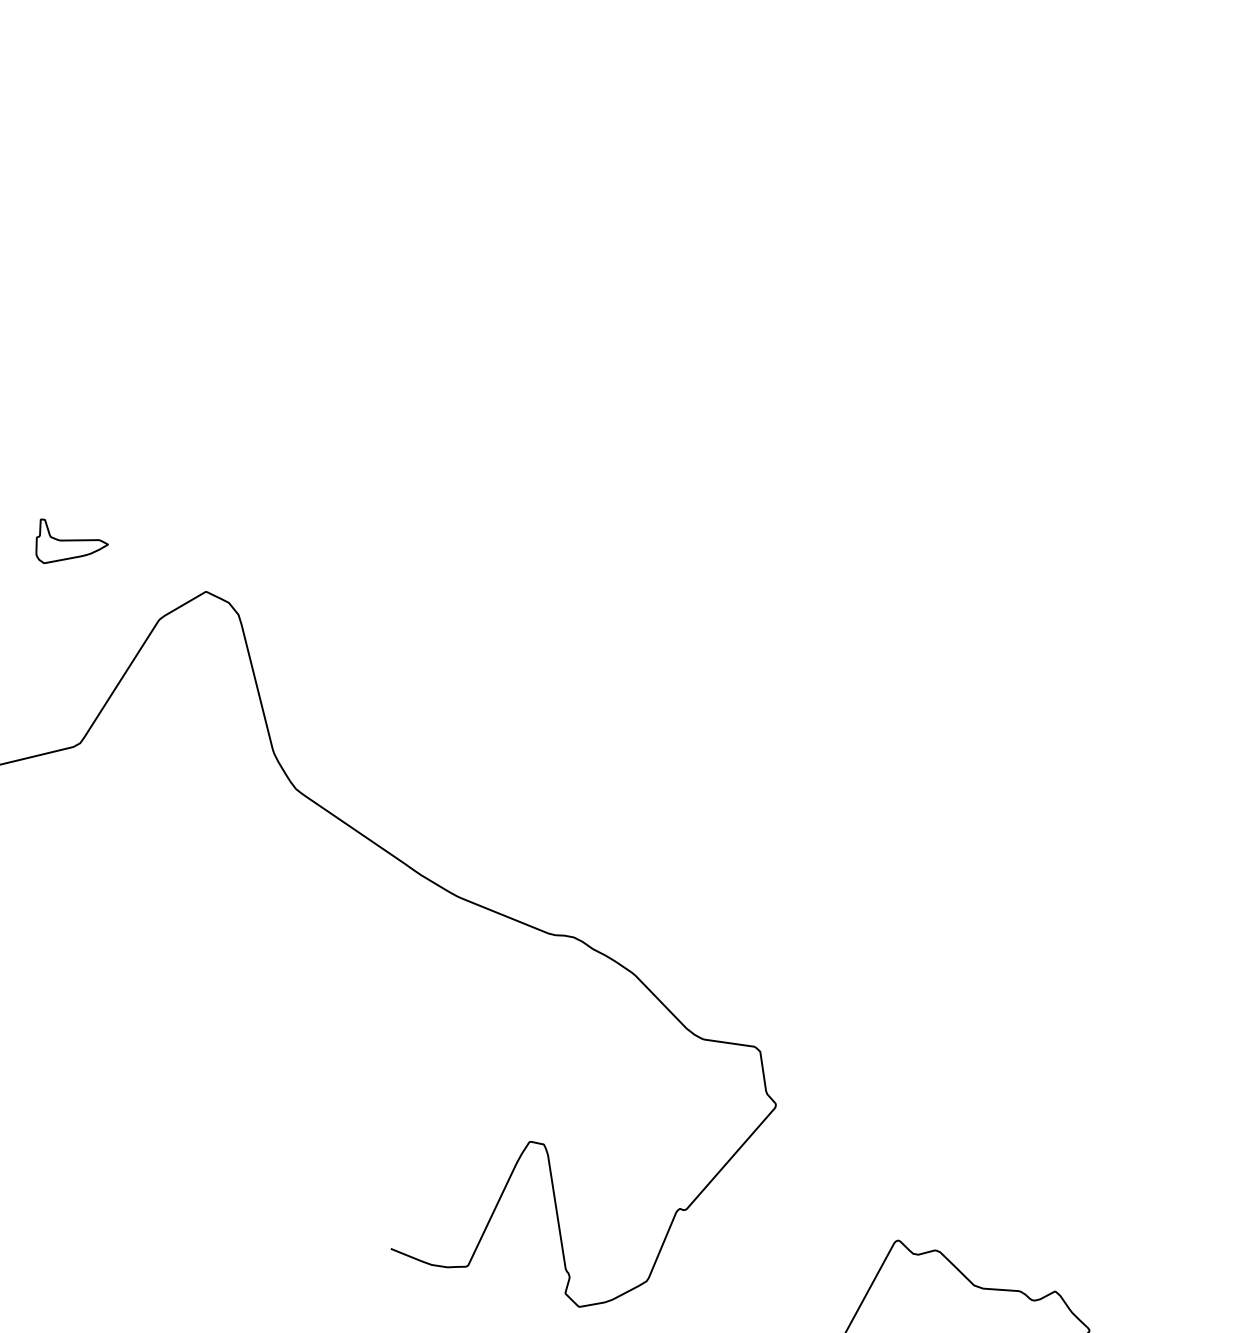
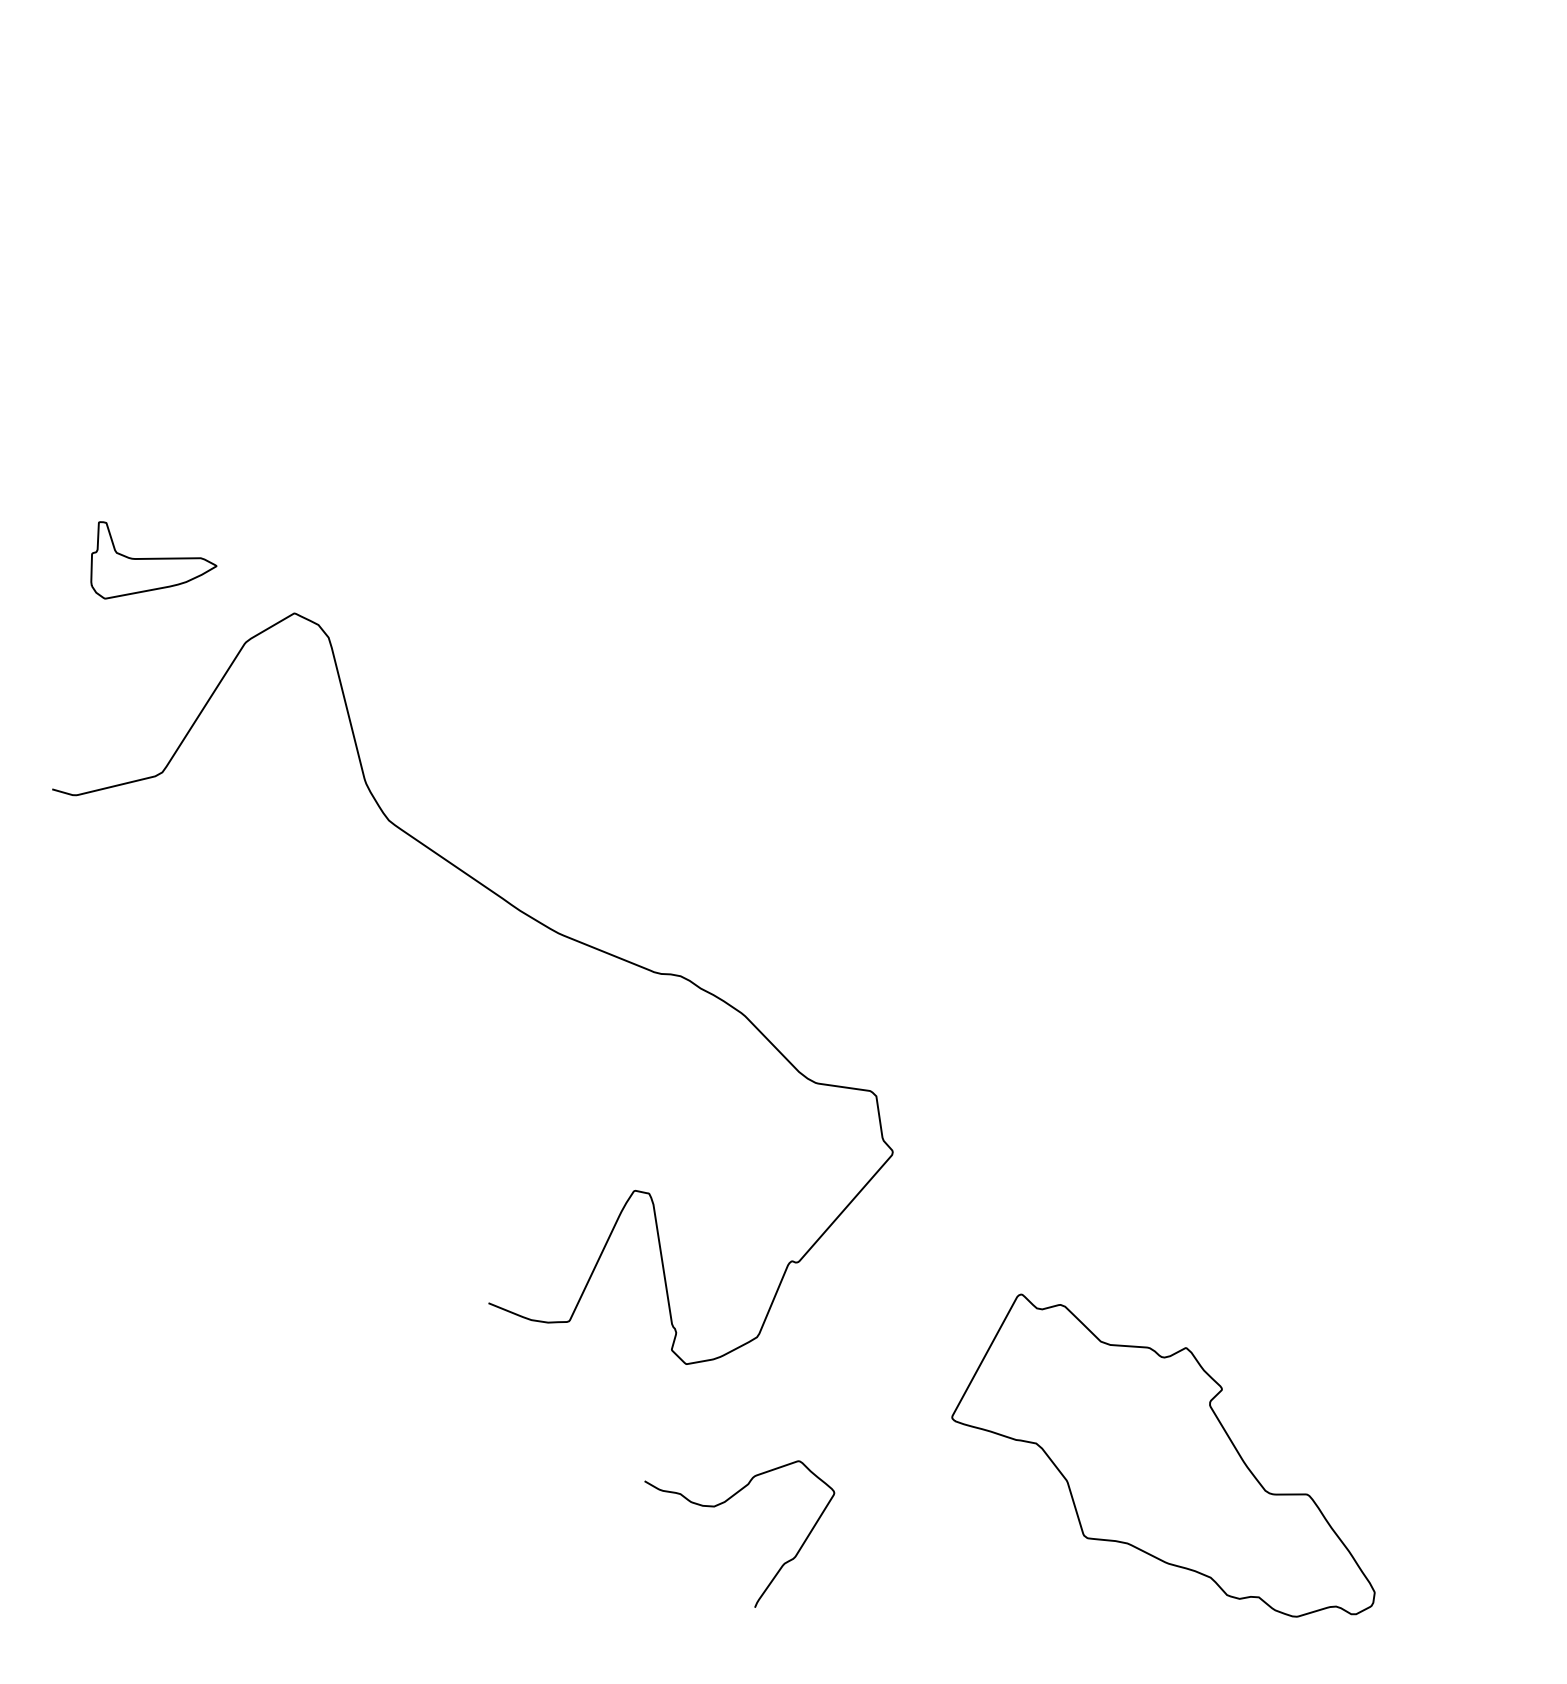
part: (71, 541) -> (153, 560), size x1.67

